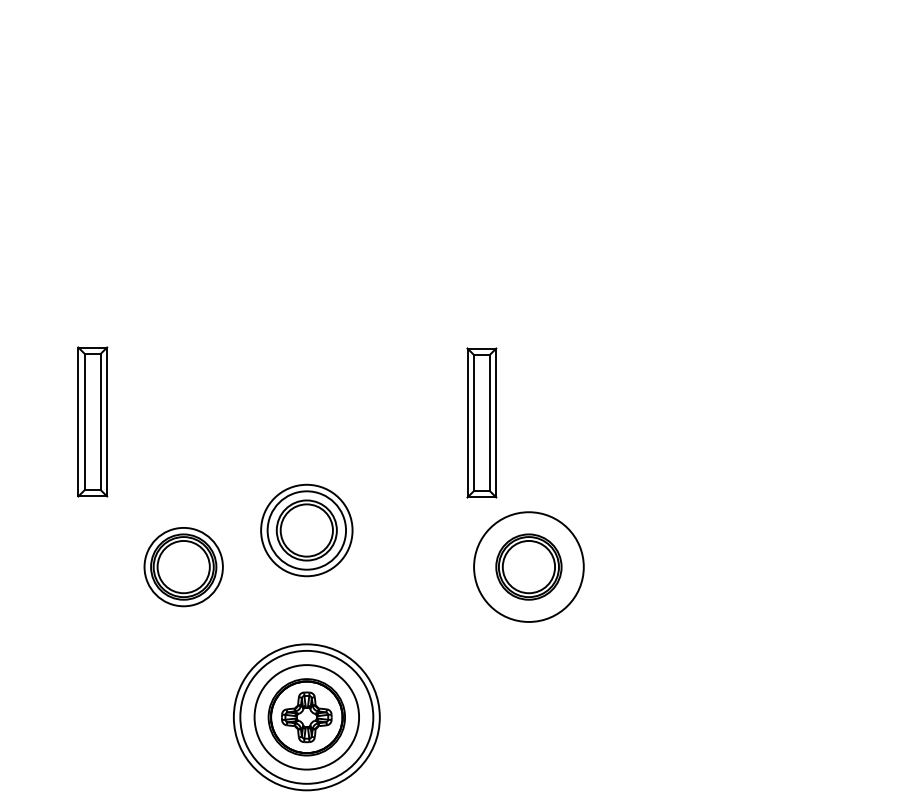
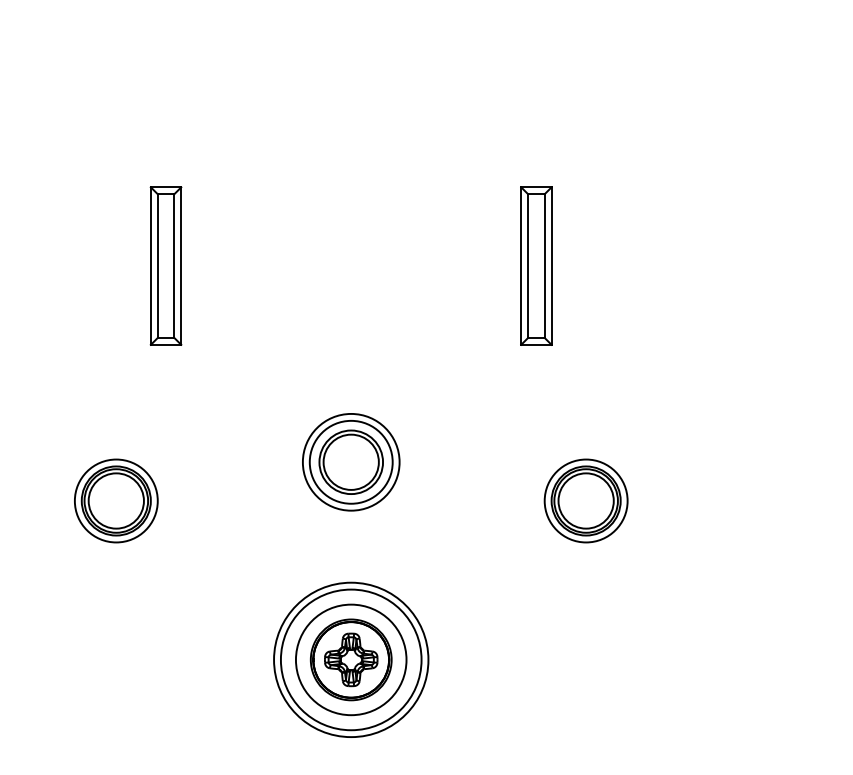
part: (92, 421) -> (165, 265), moved
part: (481, 422) -> (535, 265), moved
circle: (528, 566) -> (585, 500), size x0.71
part: (183, 567) -> (116, 501), moved

